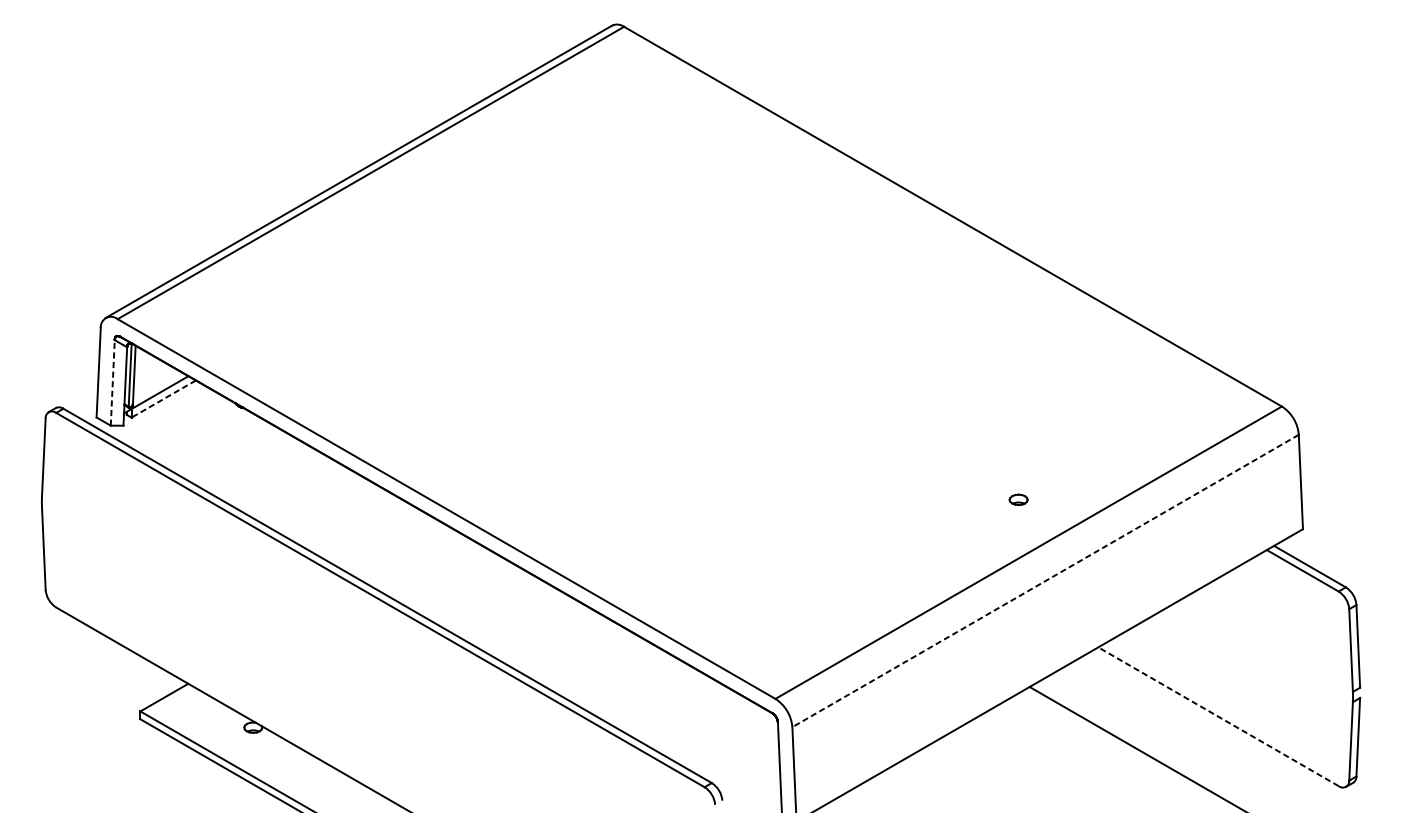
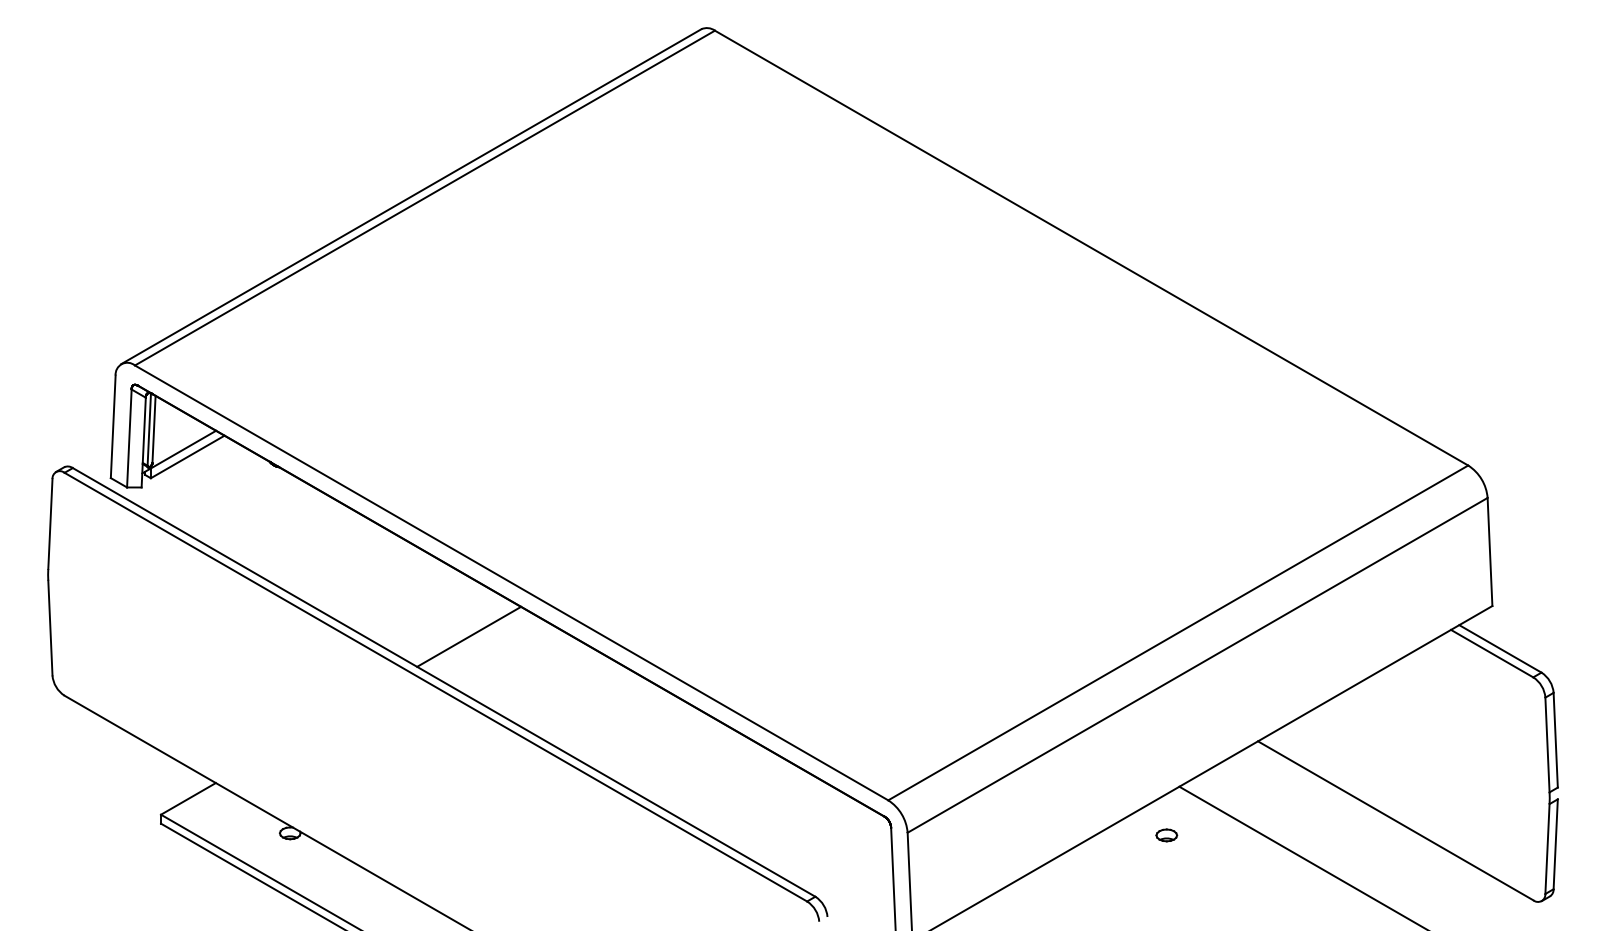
line: (112, 382) -> (129, 438), dashed -> solid
line: (163, 398) -> (187, 456), dashed -> solid
part: (1018, 499) -> (1166, 835), moved
line: (409, 555) -> (469, 636), added
line: (1045, 581) -> (1197, 665), dashed -> solid
line: (1218, 716) -> (1395, 820), dashed -> solid

